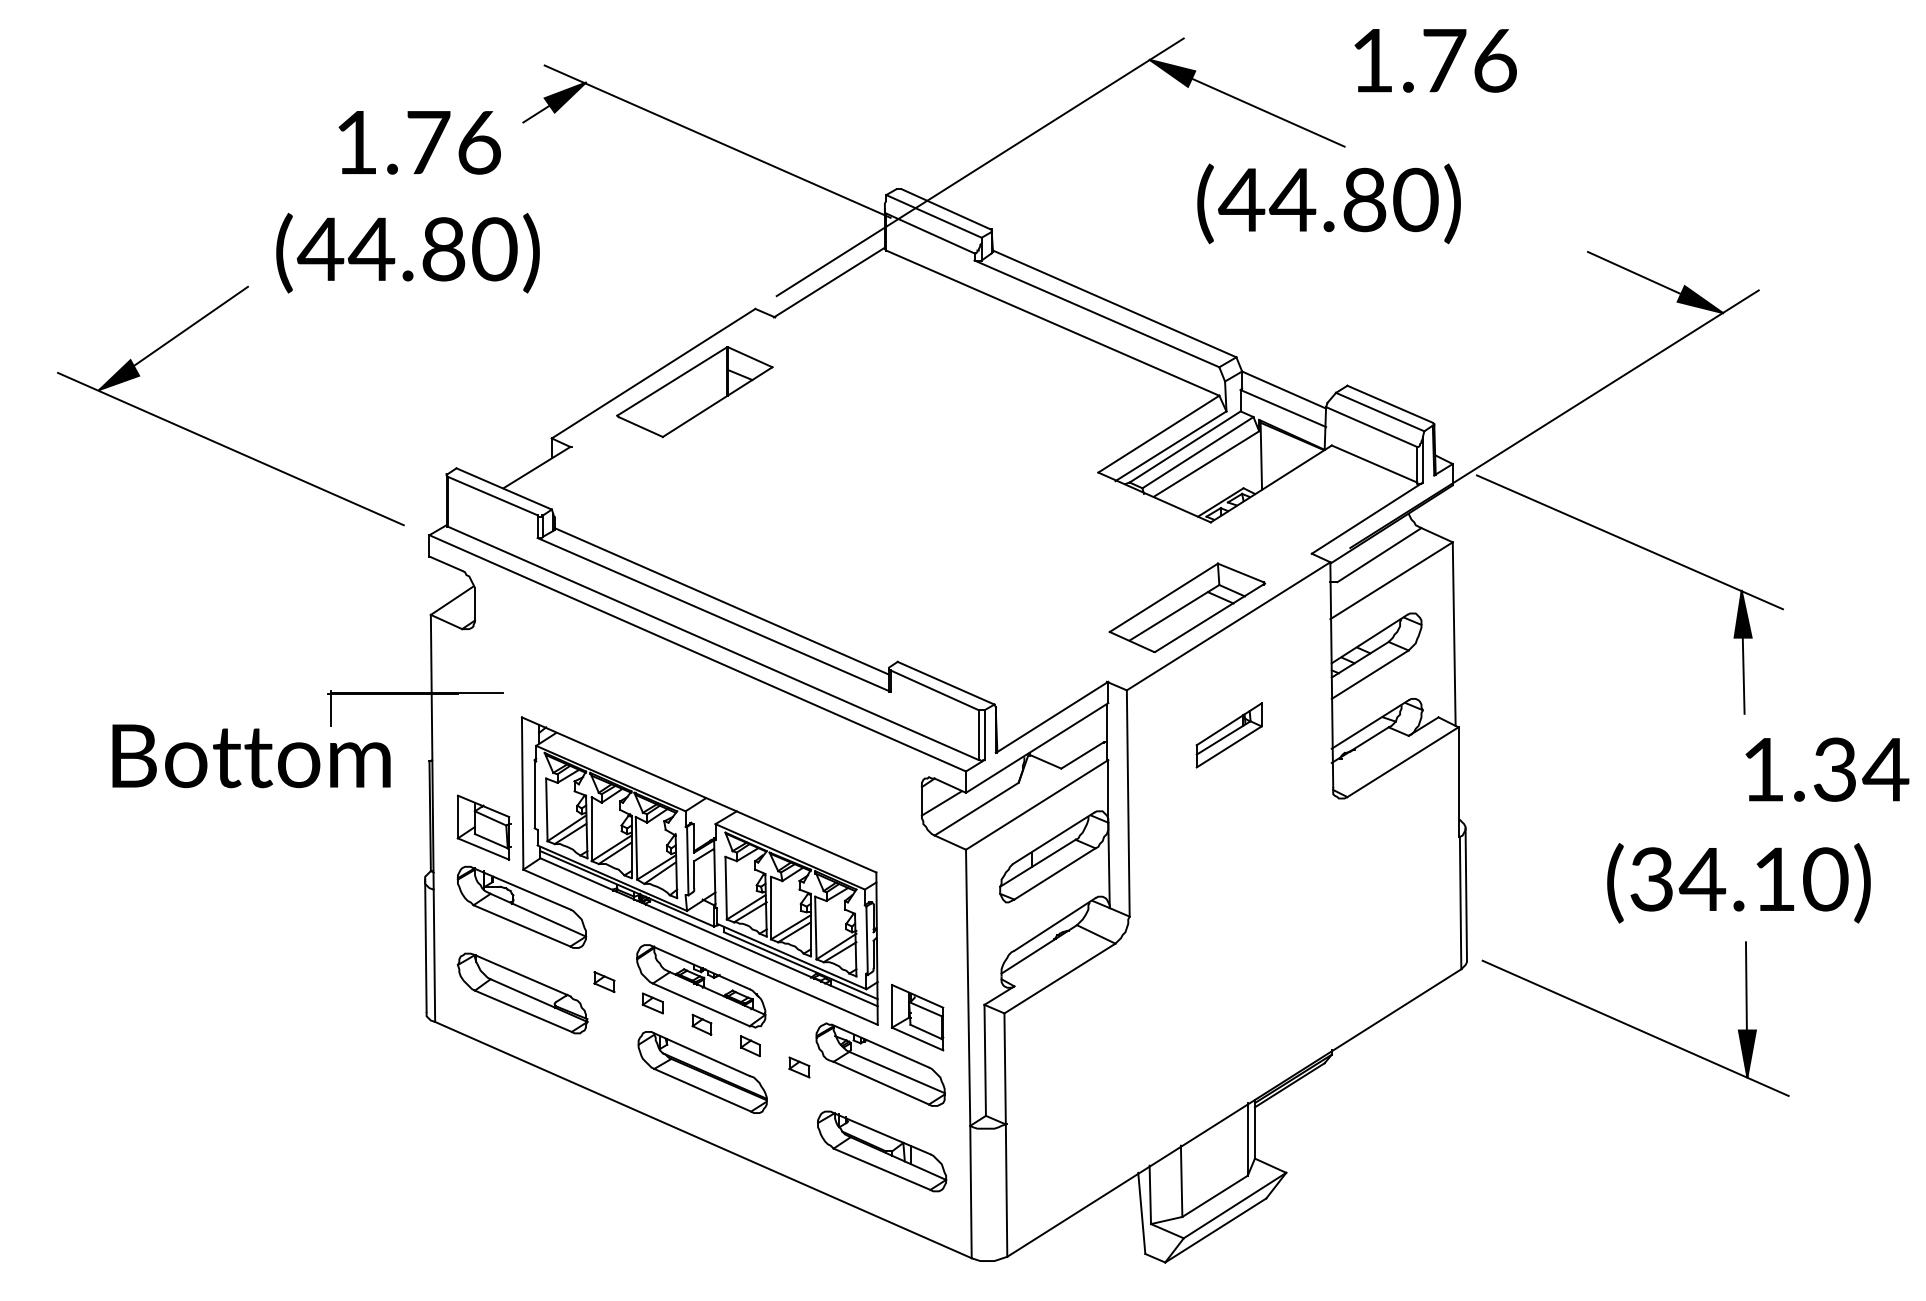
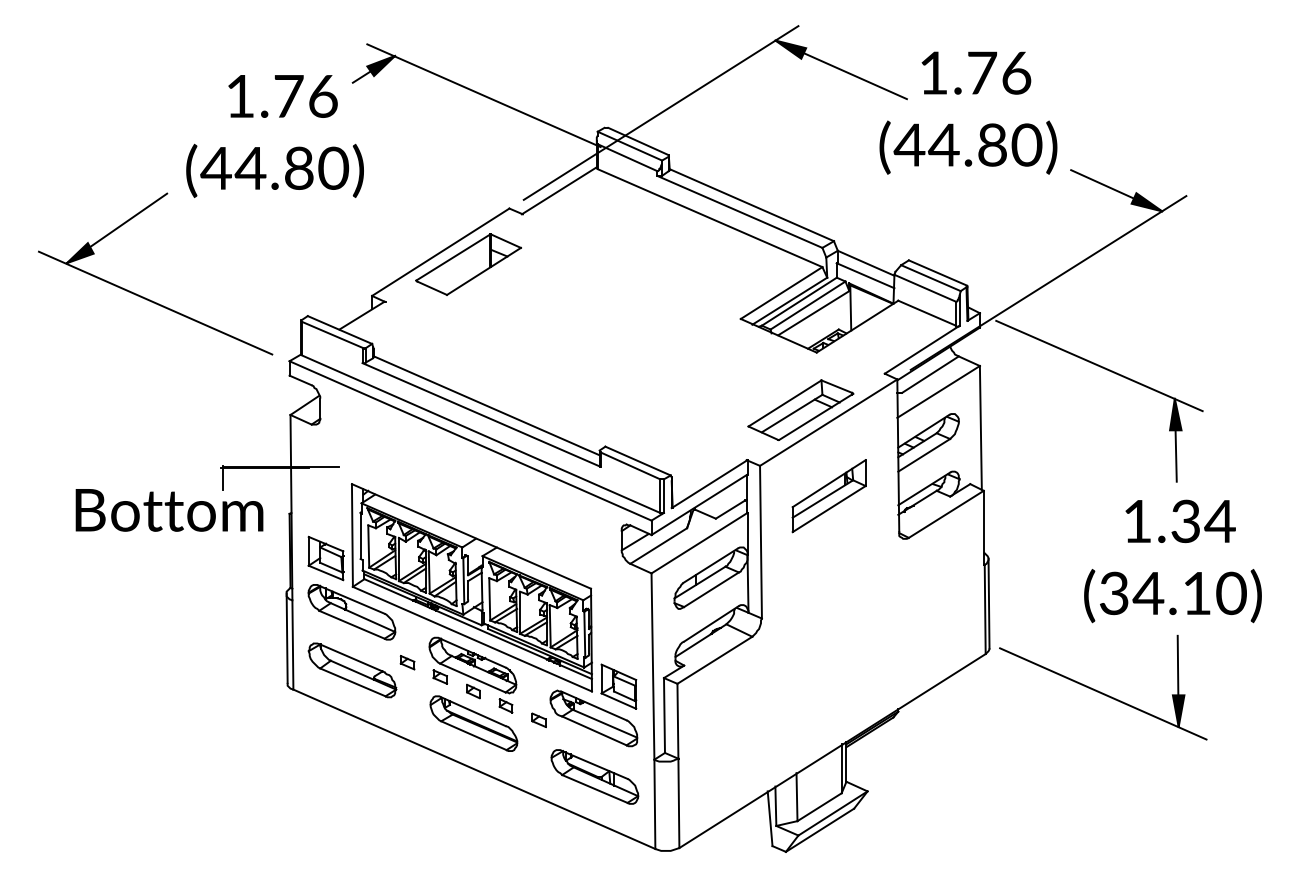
text: (1435, 59) -> (976, 72), moved
text: (1329, 203) -> (968, 147), moved
part: (1228, 735) -> (828, 496), size x1.67
text: (1827, 769) -> (1180, 521), moved

